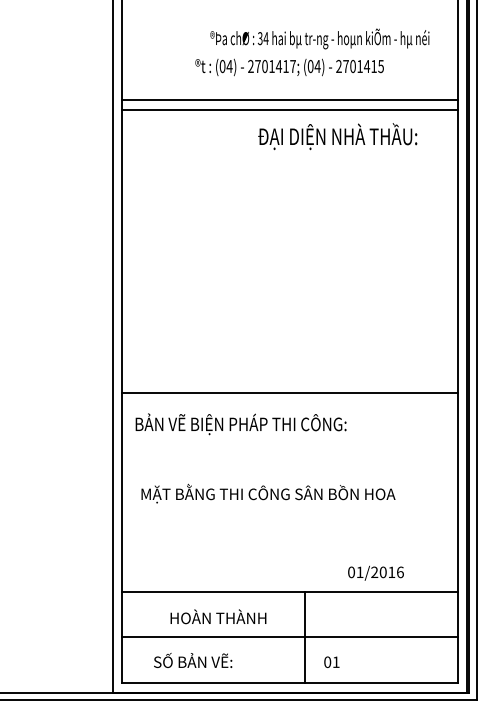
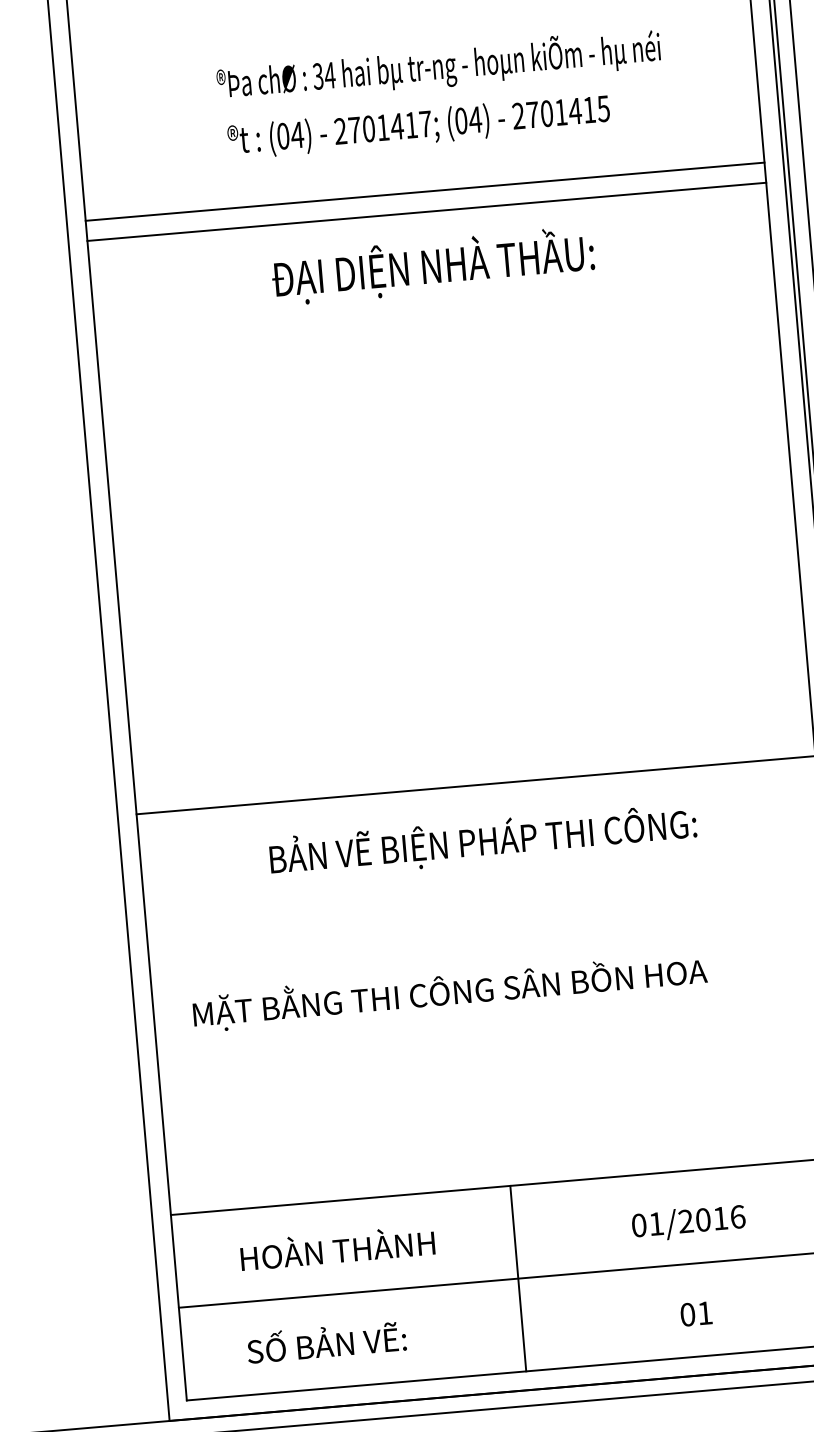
text: (319, 38) -> (437, 66), moved
text: (337, 136) -> (432, 266), moved
text: (240, 424) -> (482, 842), moved
text: (375, 572) -> (687, 1221), moved
text: (218, 616) -> (337, 1247), moved
line: (304, 637) -> (517, 1278), moved
text: (331, 661) -> (695, 1312), moved

